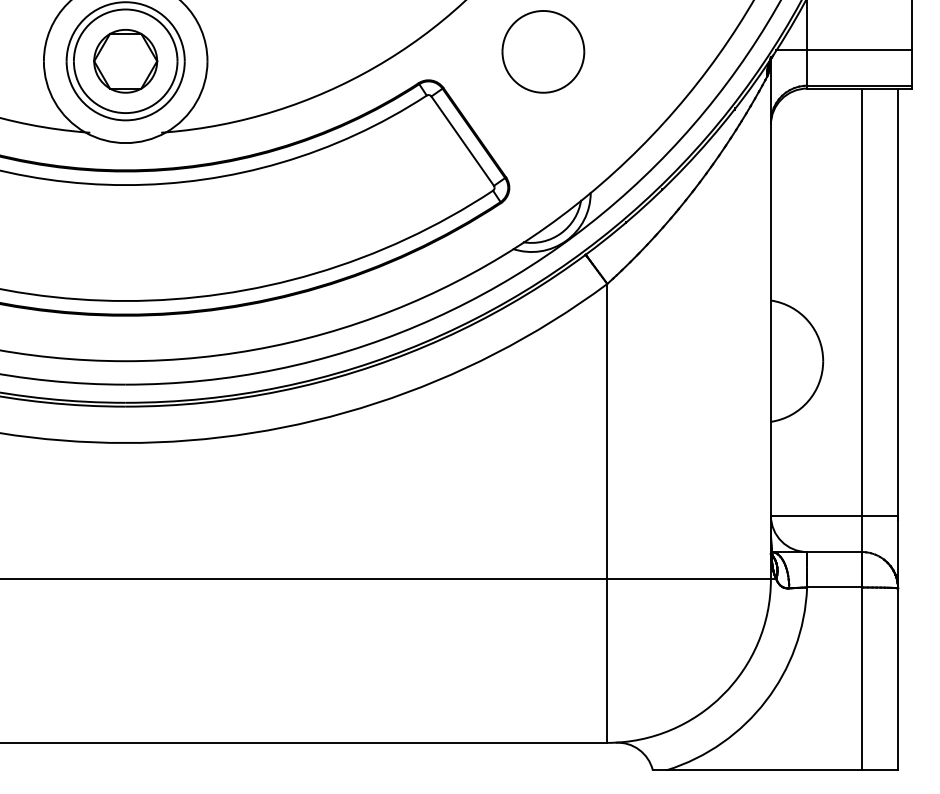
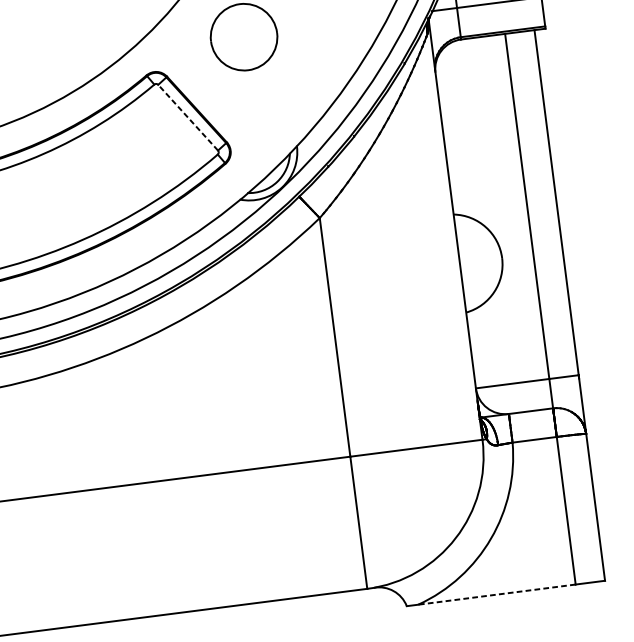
line: (462, 141) -> (188, 117), solid -> dashed
line: (763, 770) -> (496, 595), solid -> dashed

